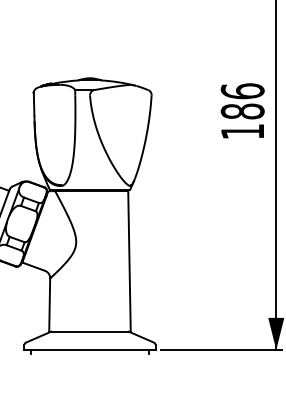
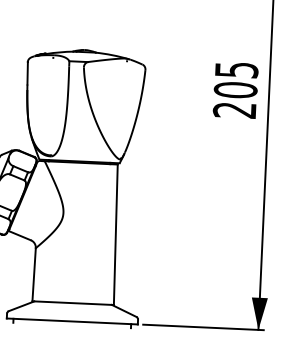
text: (242, 111) -> (235, 90), 186 -> 205

